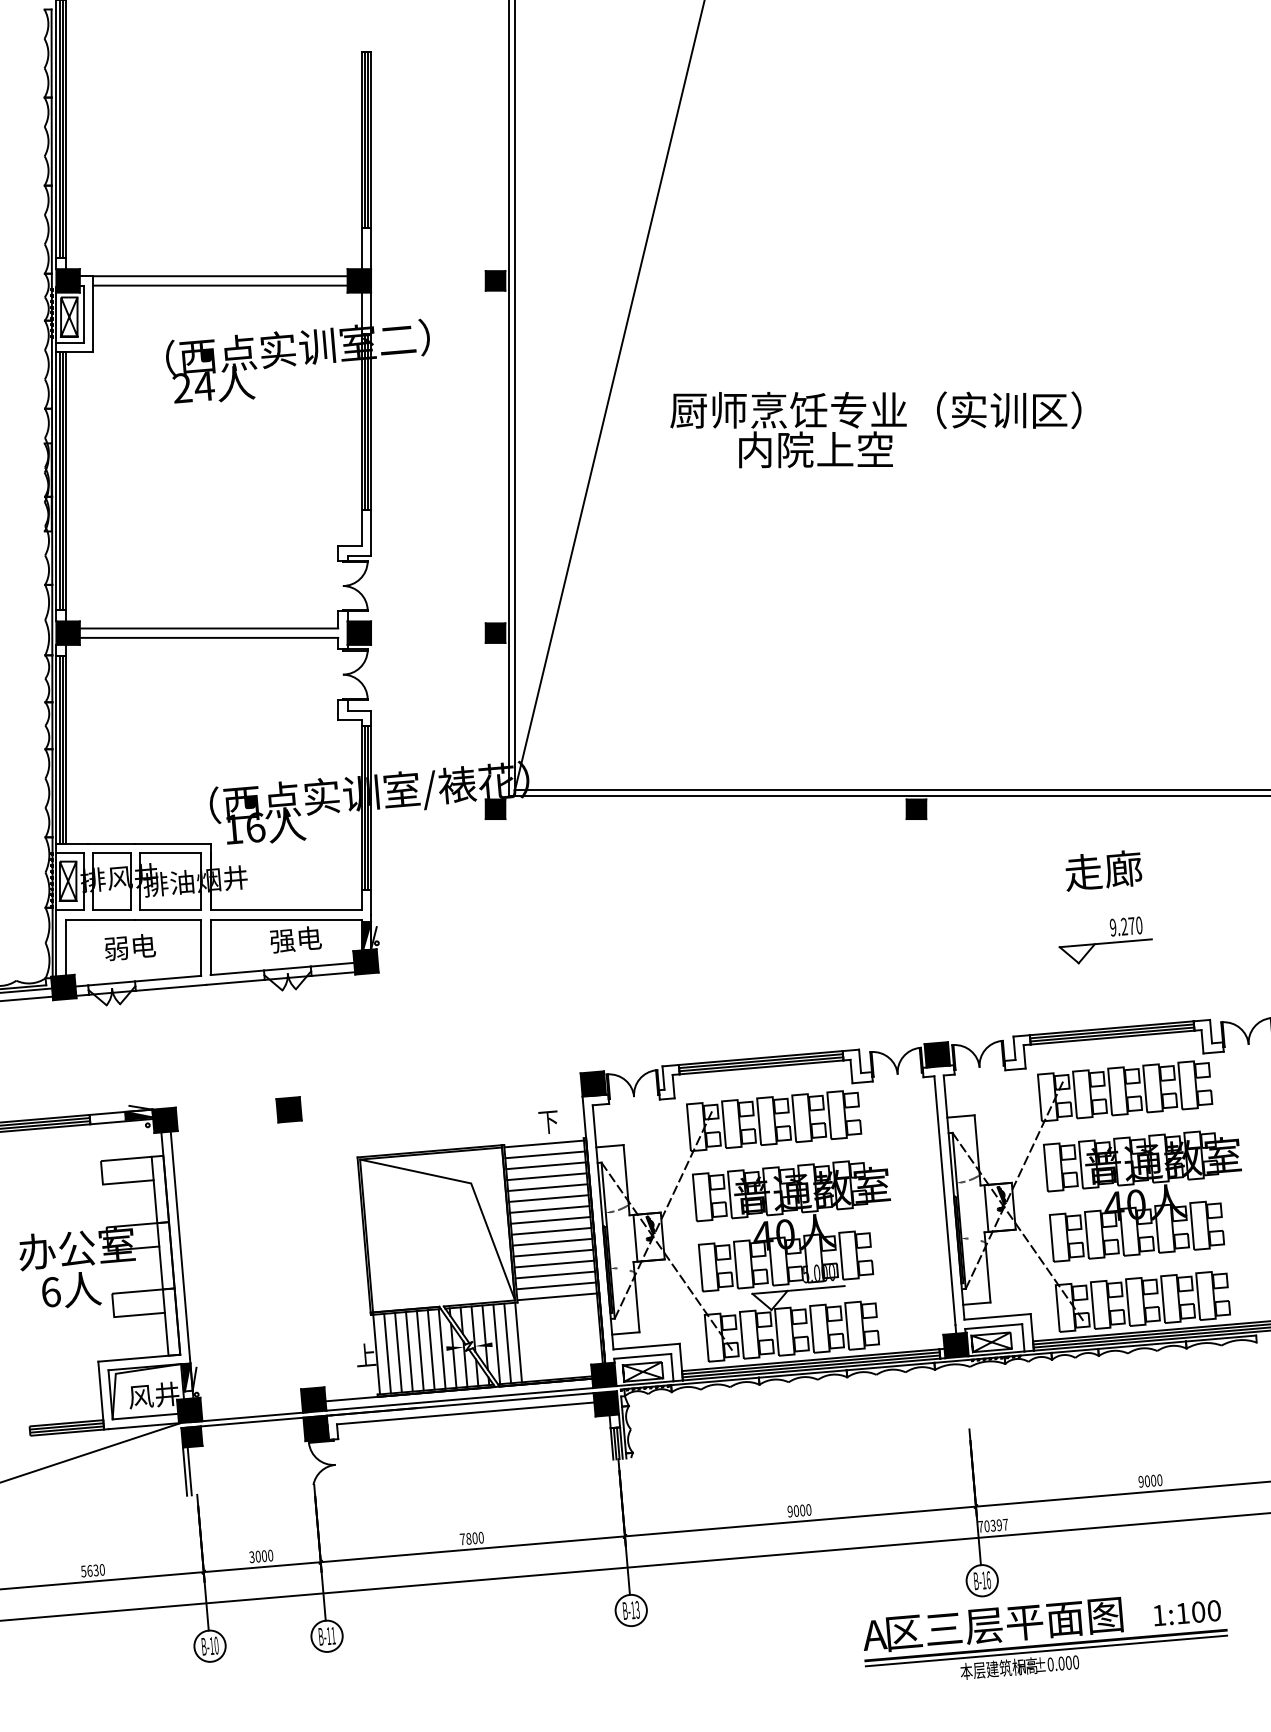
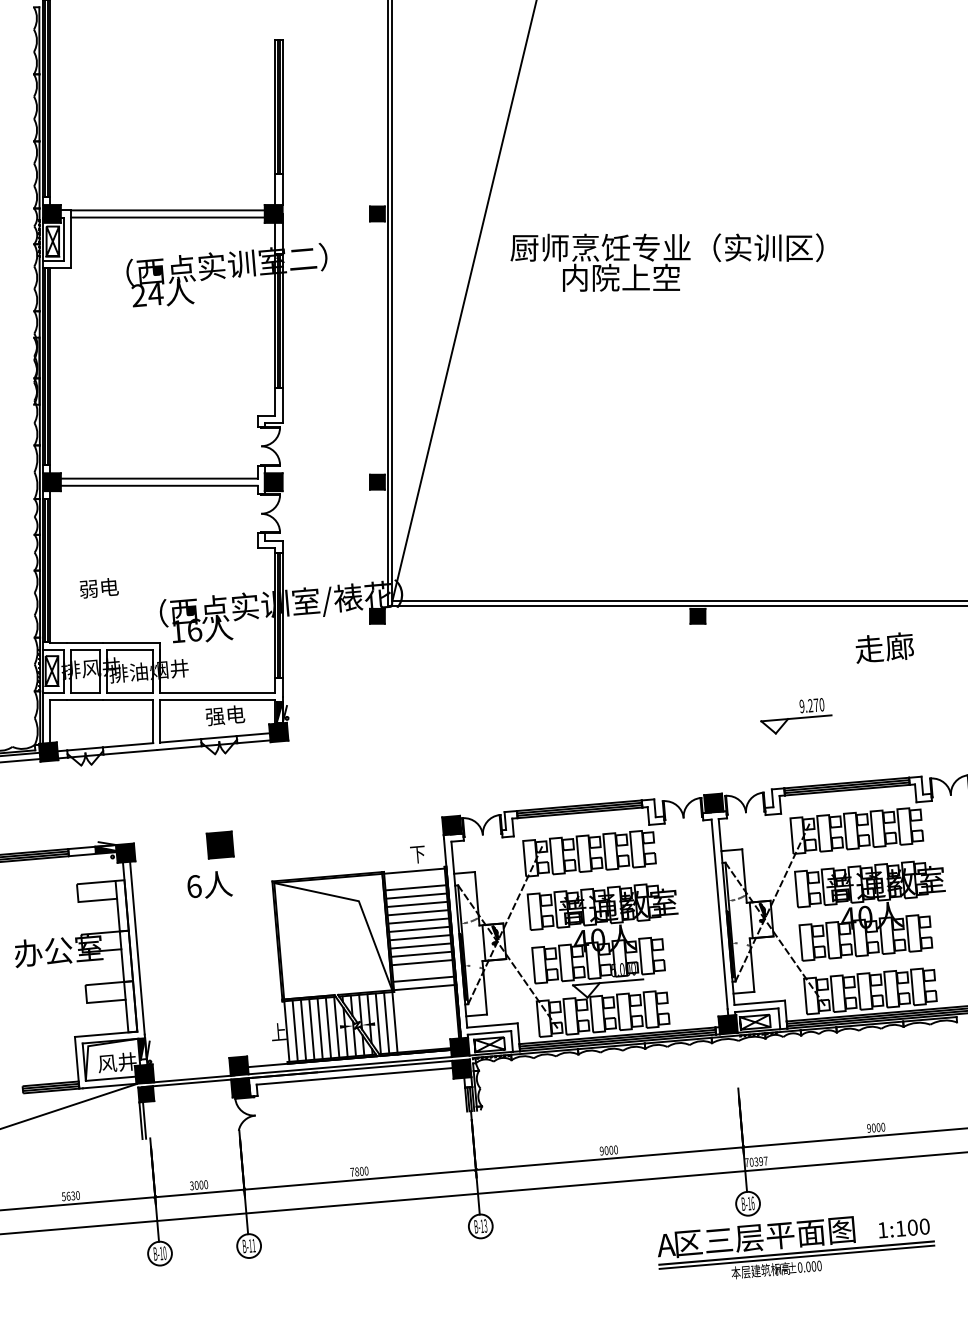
text: (875, 429) -> (666, 262), moved
text: (1103, 870) -> (884, 647), moved
part: (1105, 940) -> (796, 716), moved
text: (129, 947) -> (98, 588), moved
part: (288, 1109) -> (219, 844), size x1.4
line: (544, 1154) -> (414, 879), removed
line: (555, 1274) -> (423, 970), removed
text: (71, 1290) -> (209, 885), moved

